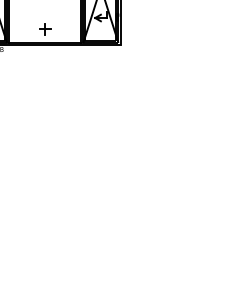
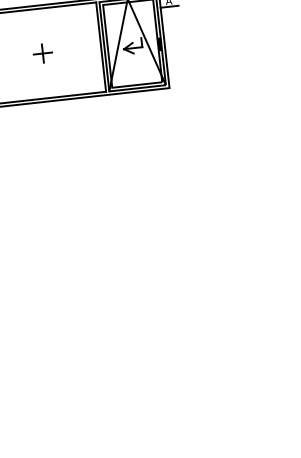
part: (45, 29) -> (43, 54), moved

